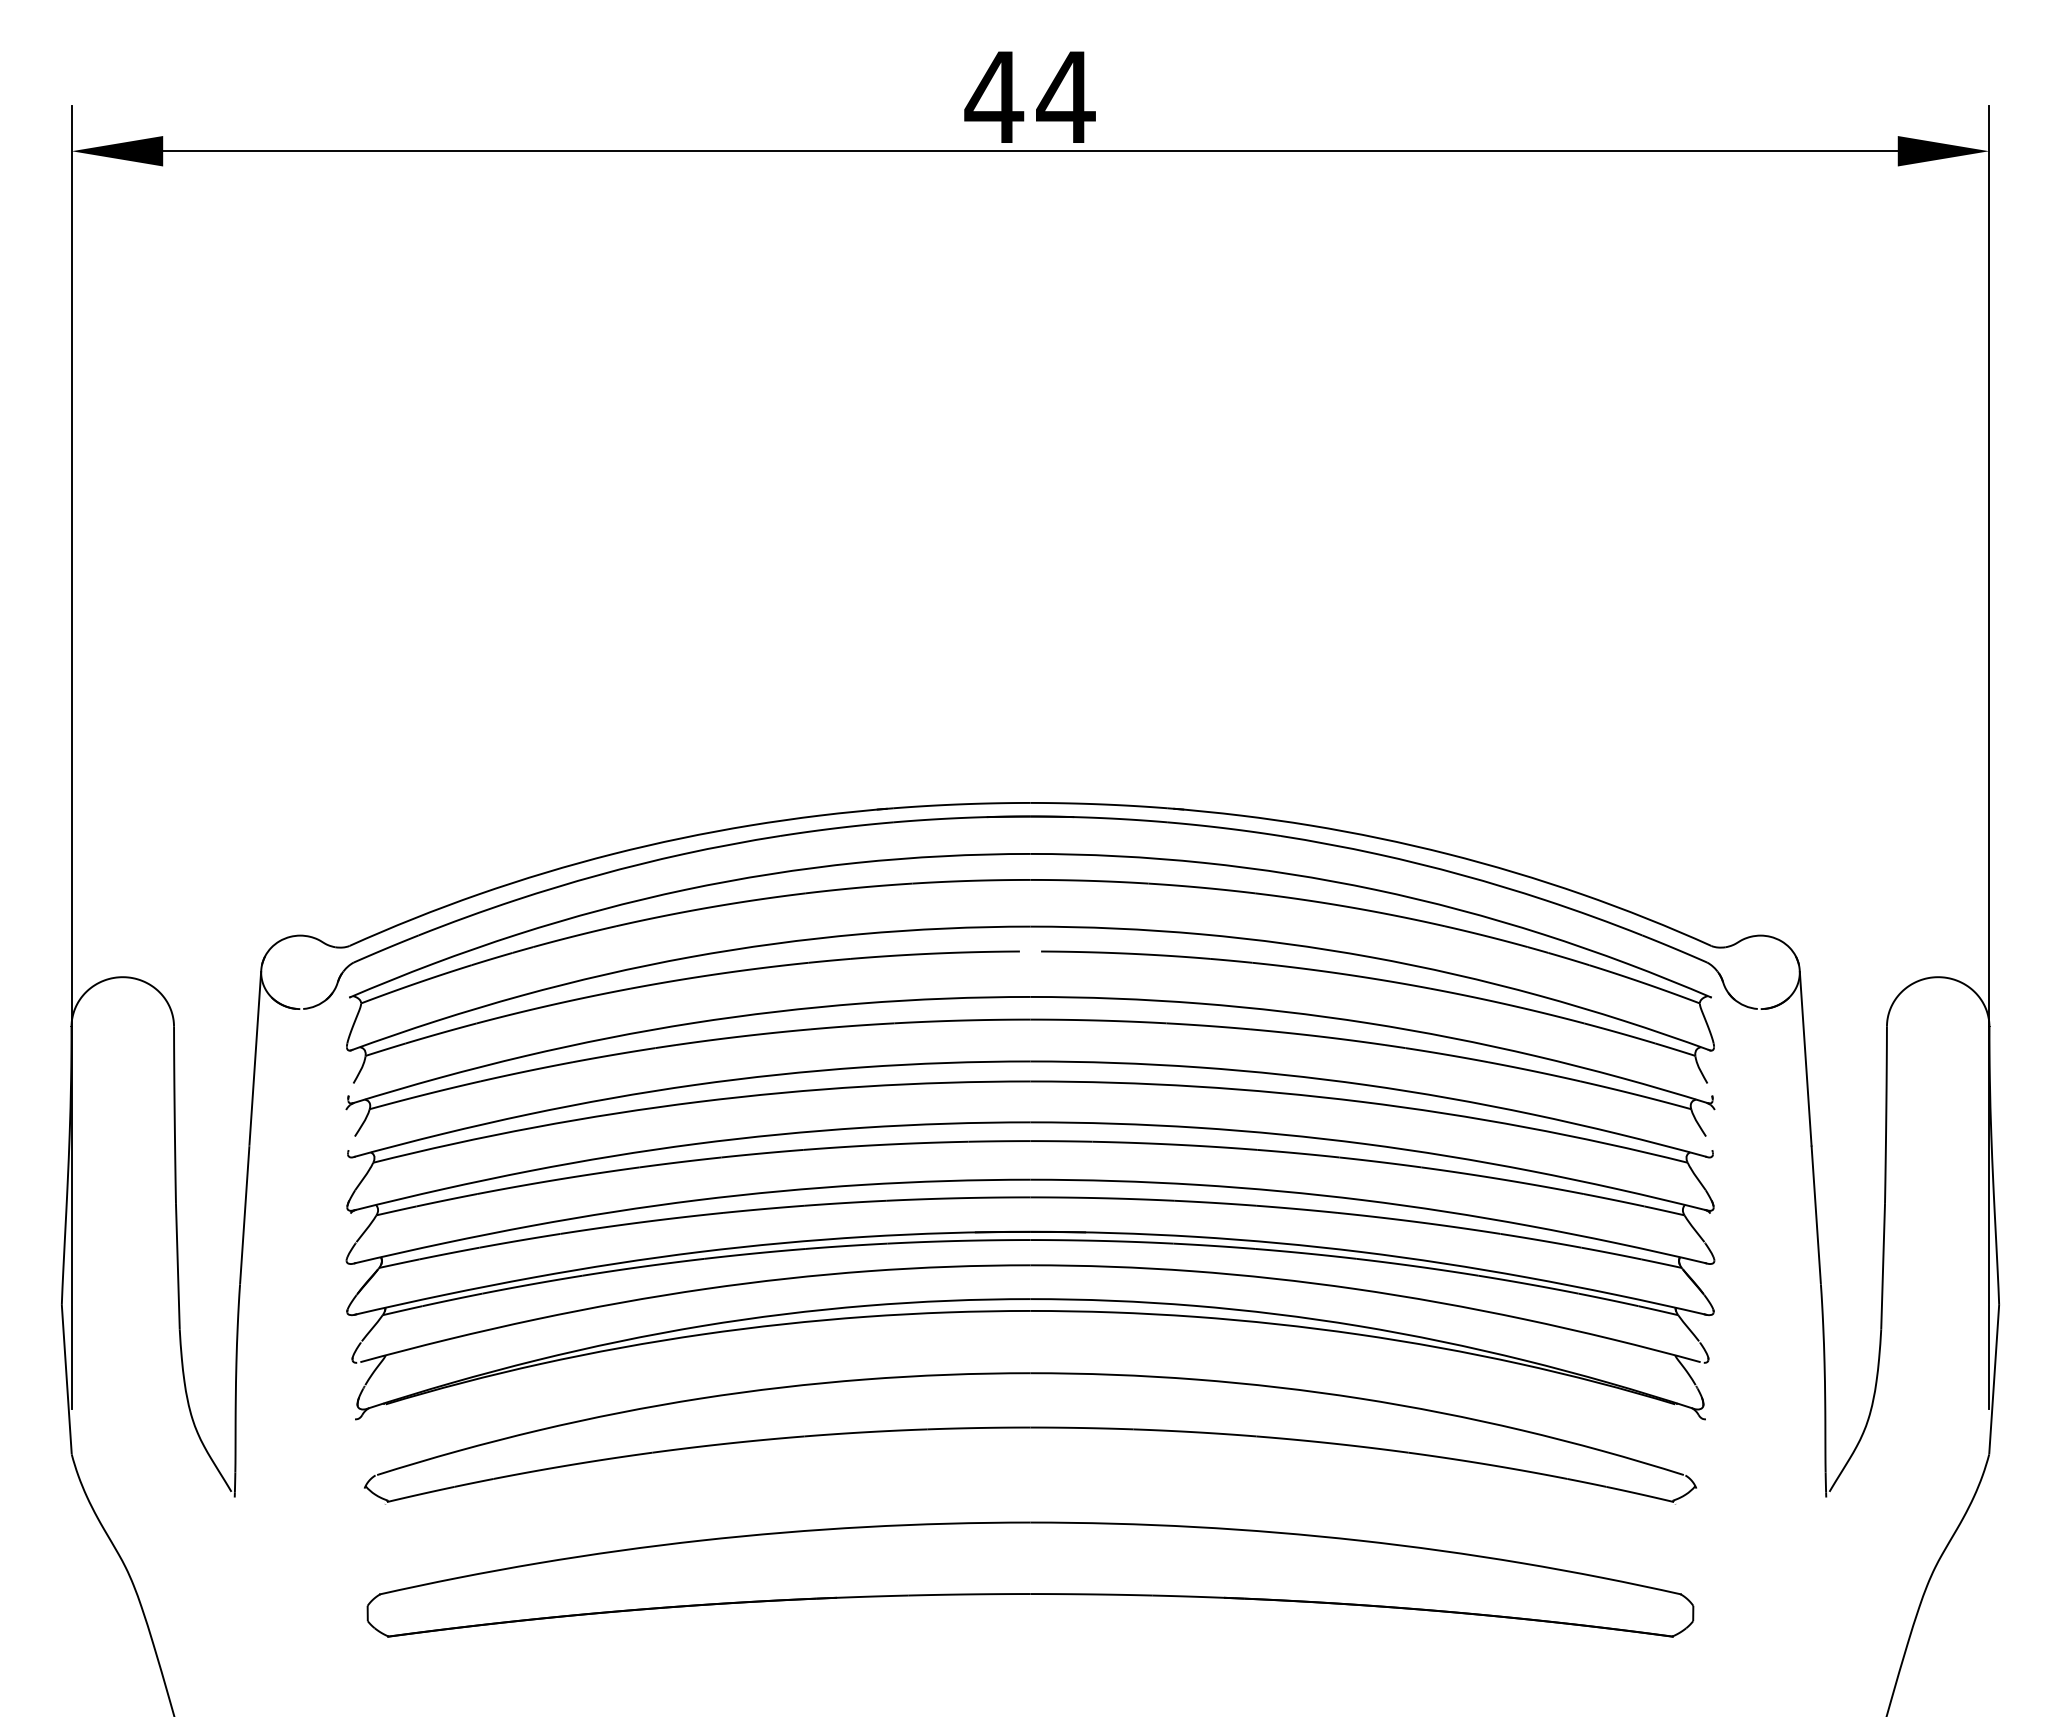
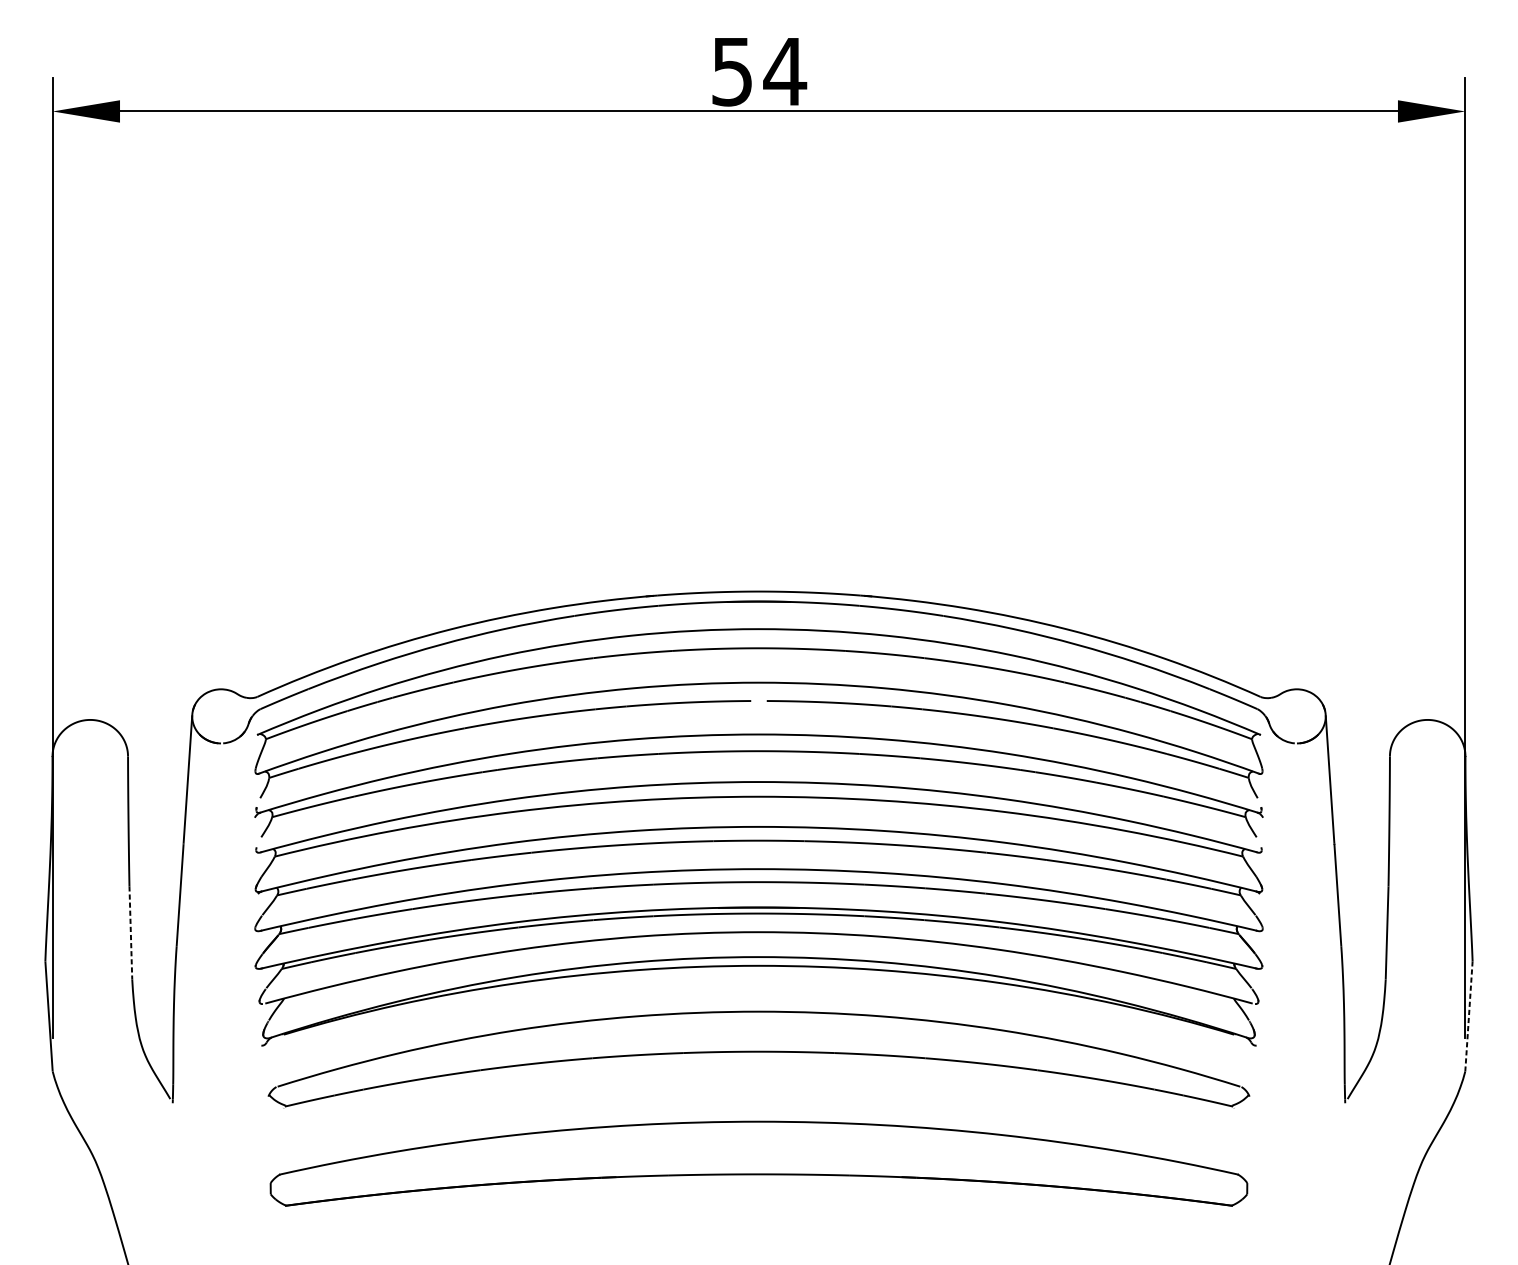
text: (994, 97) -> (732, 71), 44 -> 54
line: (177, 1266) -> (130, 933), solid -> dashed
line: (1994, 1379) -> (1469, 1016), solid -> dashed

